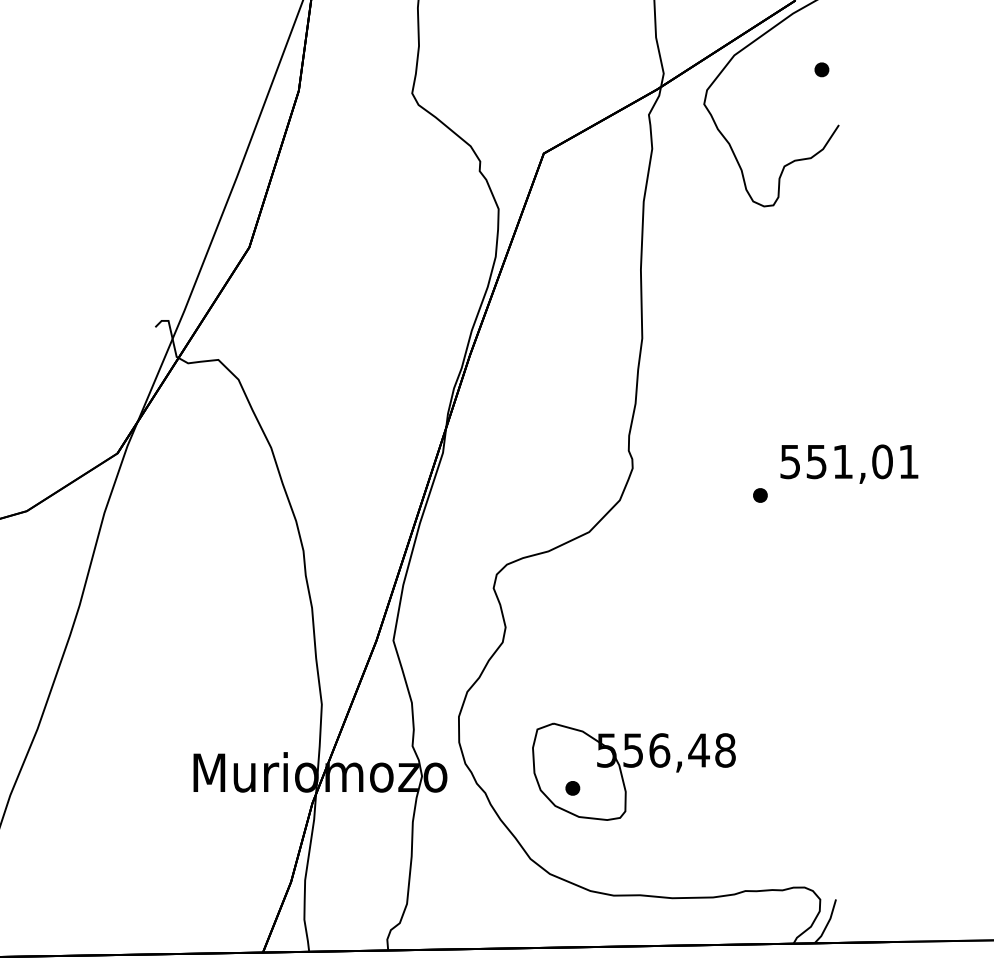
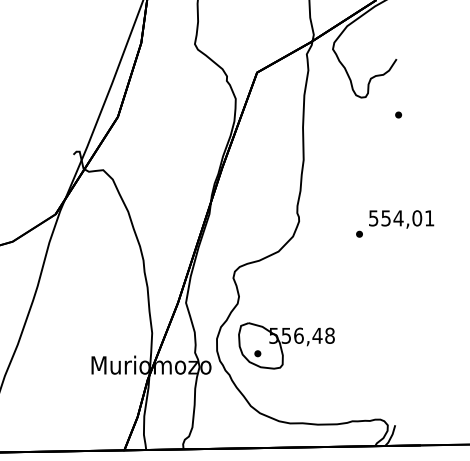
part: (821, 68) -> (398, 114), moved
text: (842, 462) -> (398, 218), 551,01 -> 554,01
part: (633, 770) -> (286, 345), moved

